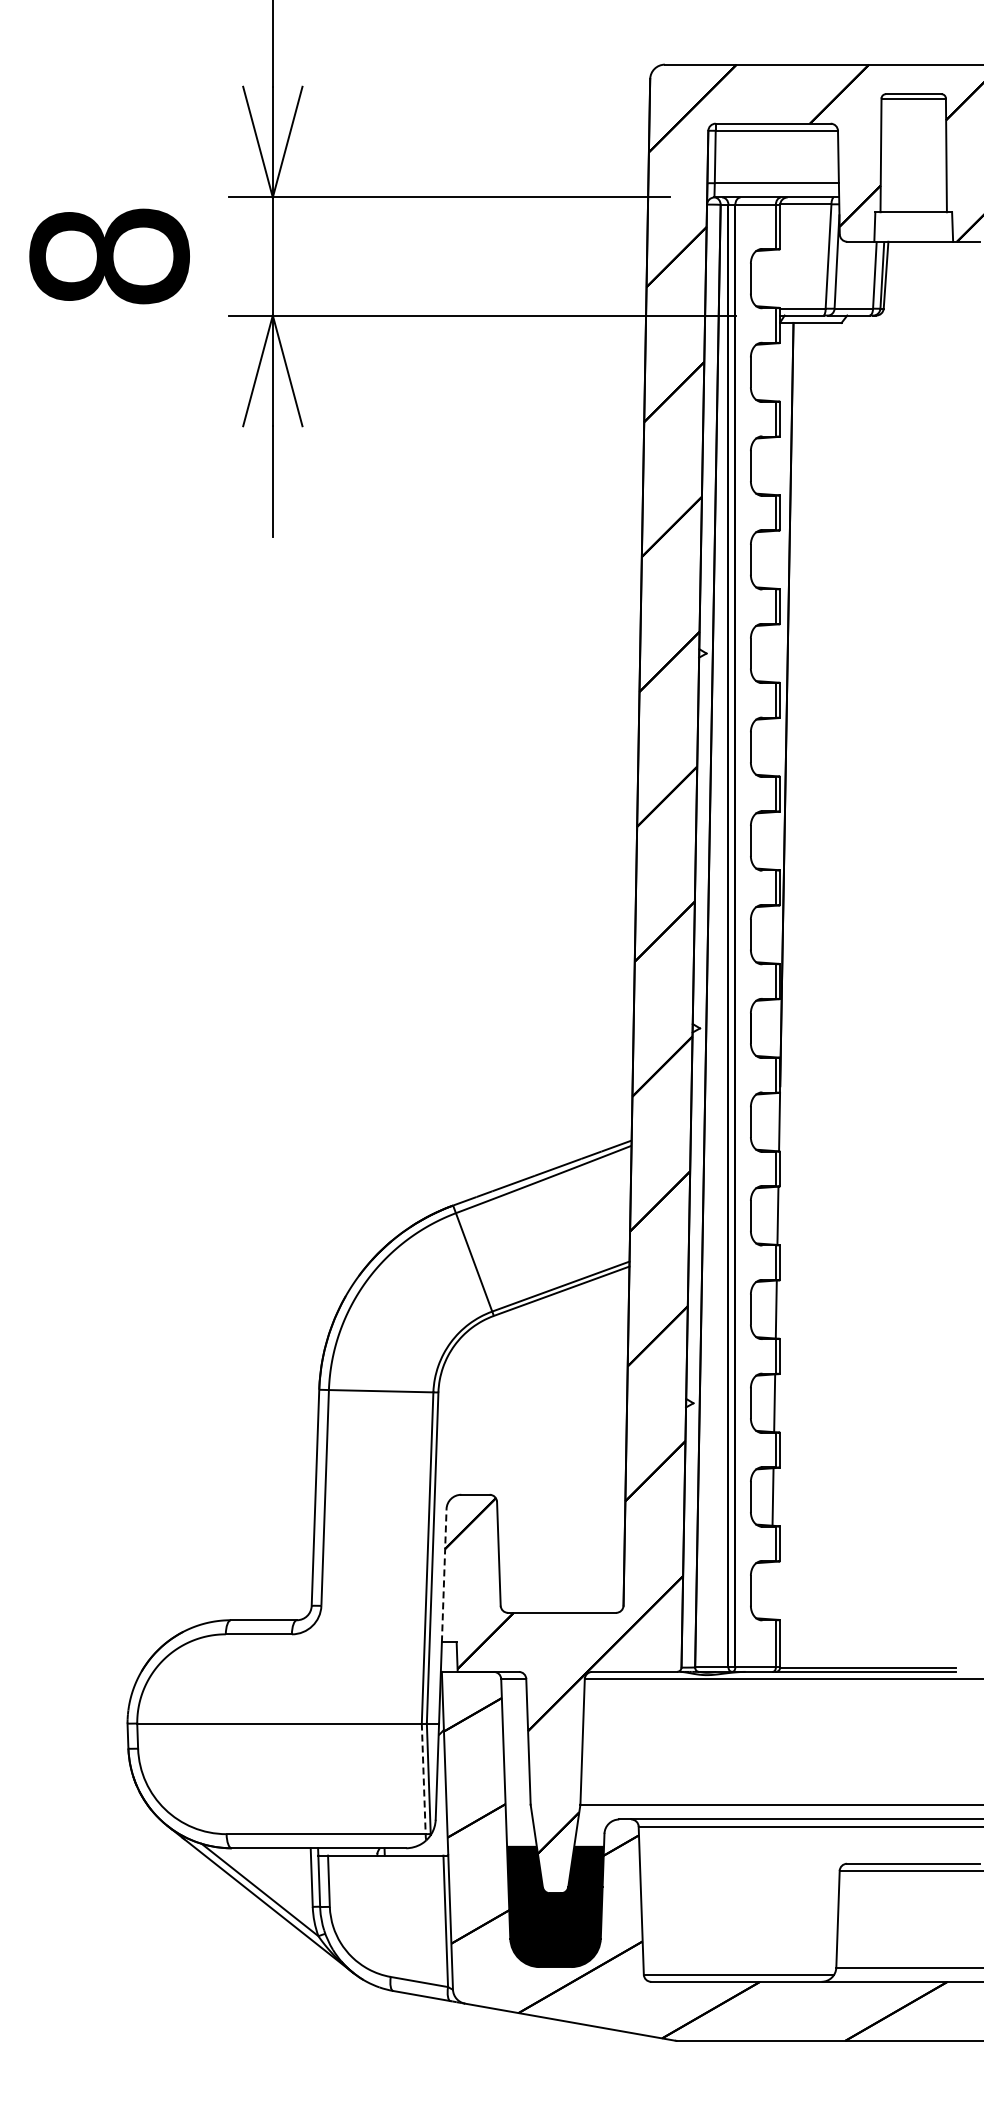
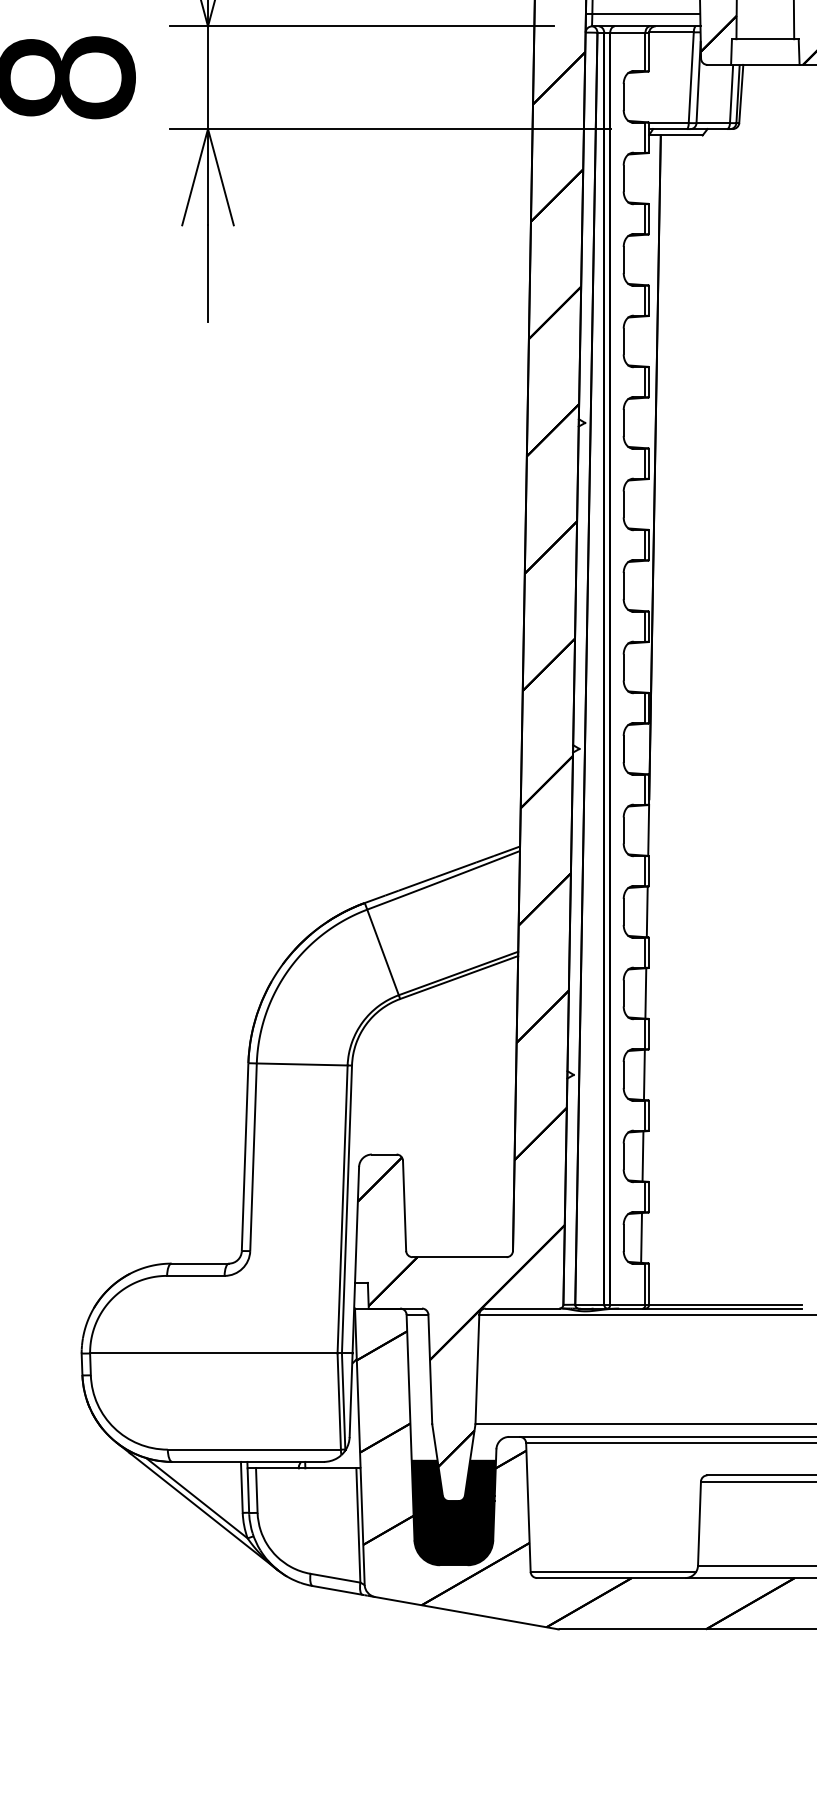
line: (444, 1575) -> (357, 1224), dashed -> solid
line: (770, 1590) -> (640, 1237), added
line: (423, 1779) -> (339, 1402), dashed -> solid

